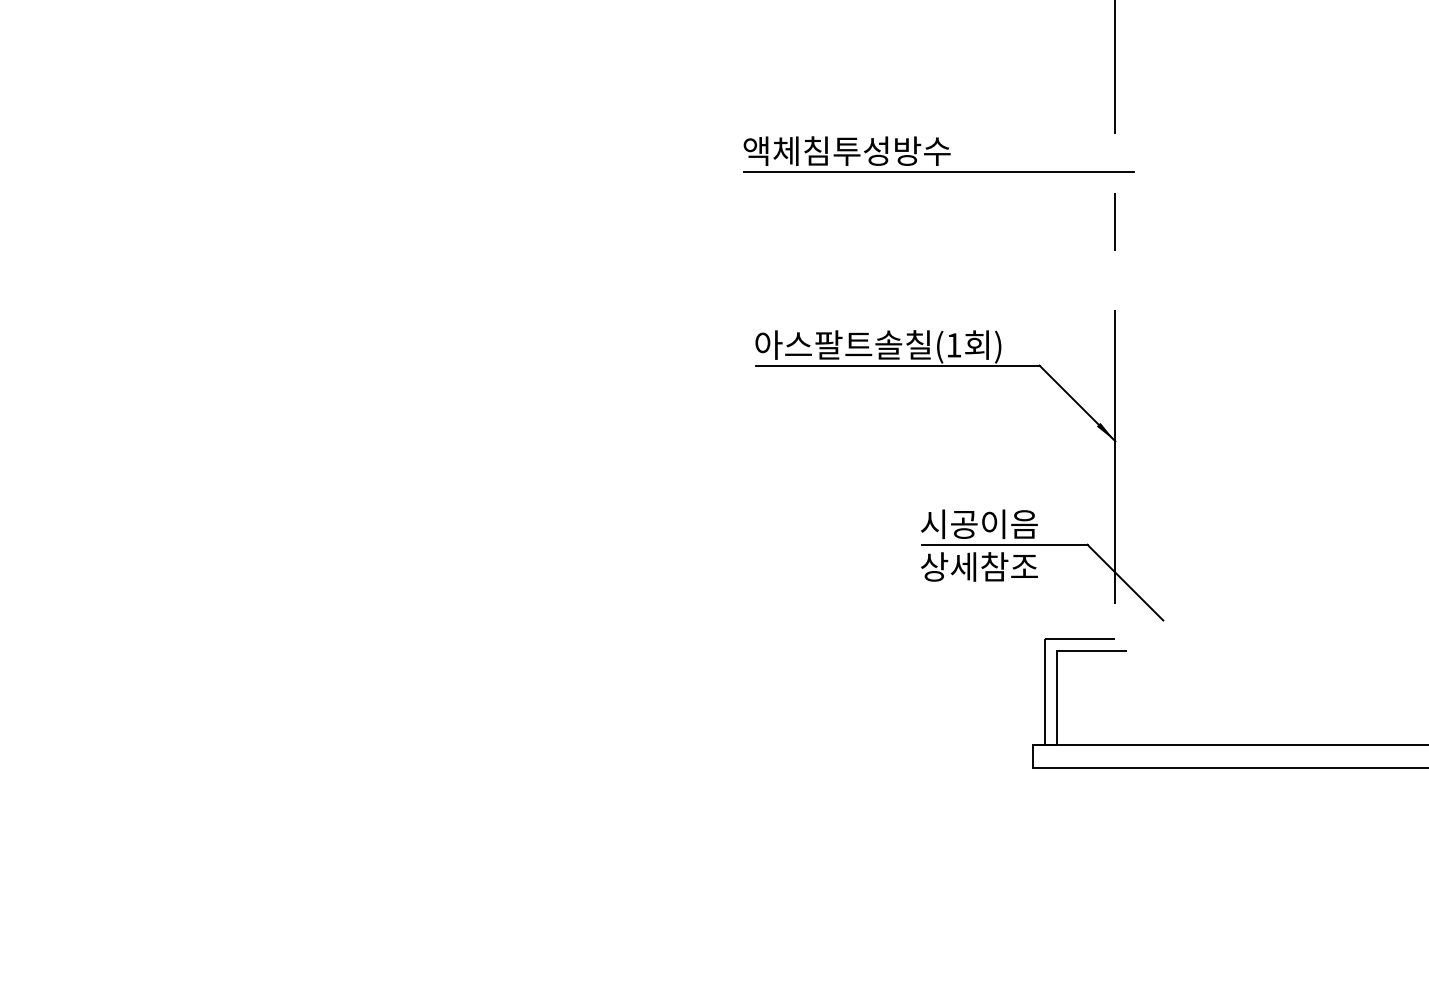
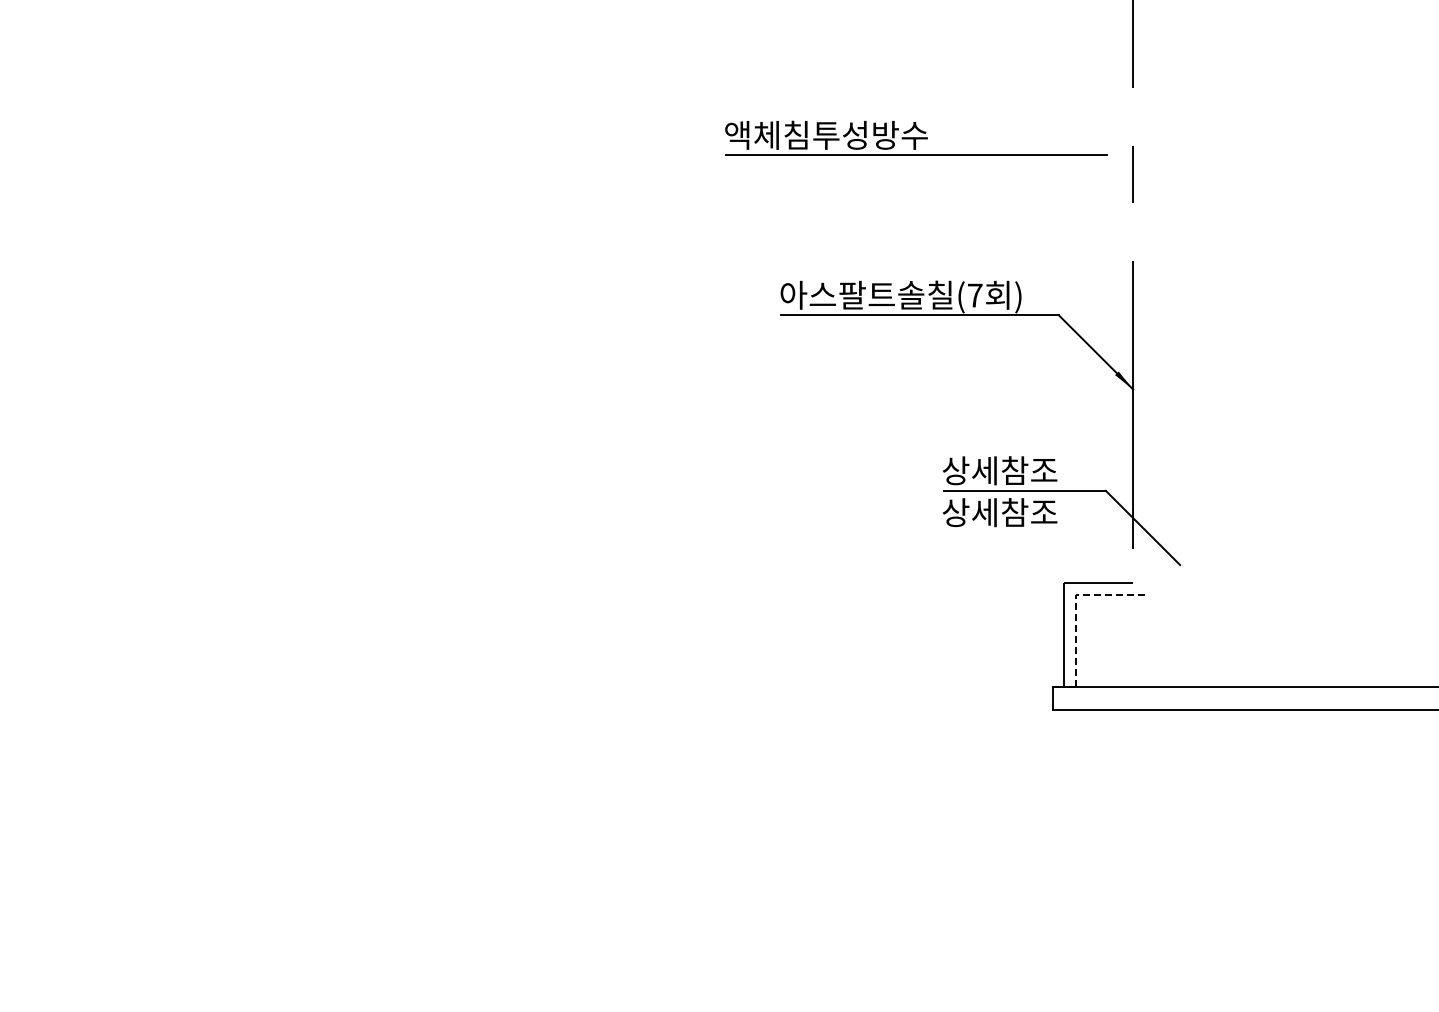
part: (939, 153) -> (916, 137), moved
text: (954, 345) -> (975, 295), (1 -> (7
text: (978, 523) -> (999, 470), 시공이음 -> 상세참조
line: (1056, 661) -> (1075, 605), solid -> dashed

